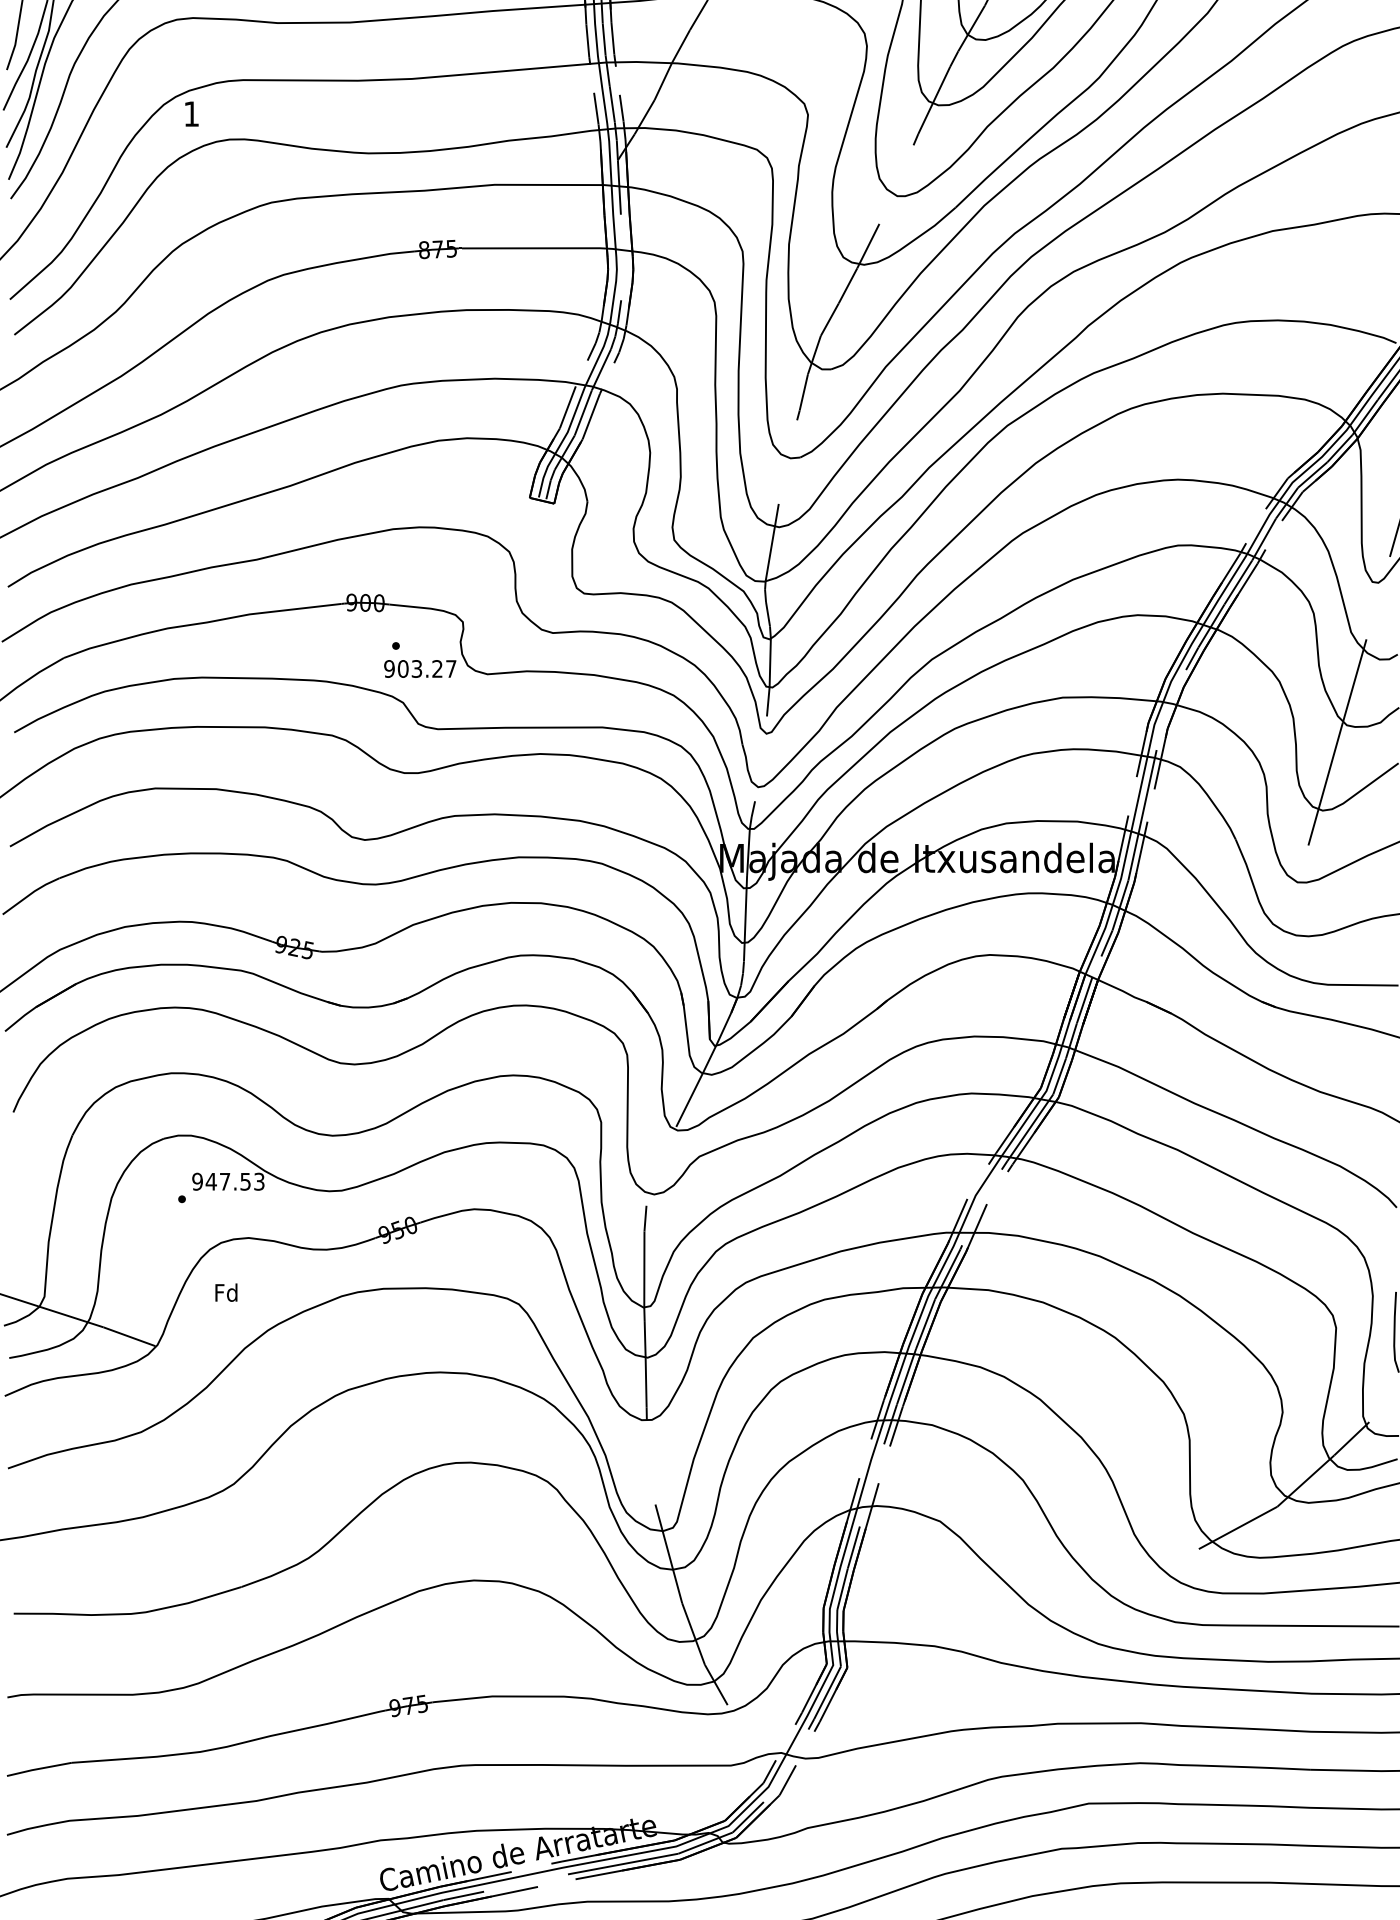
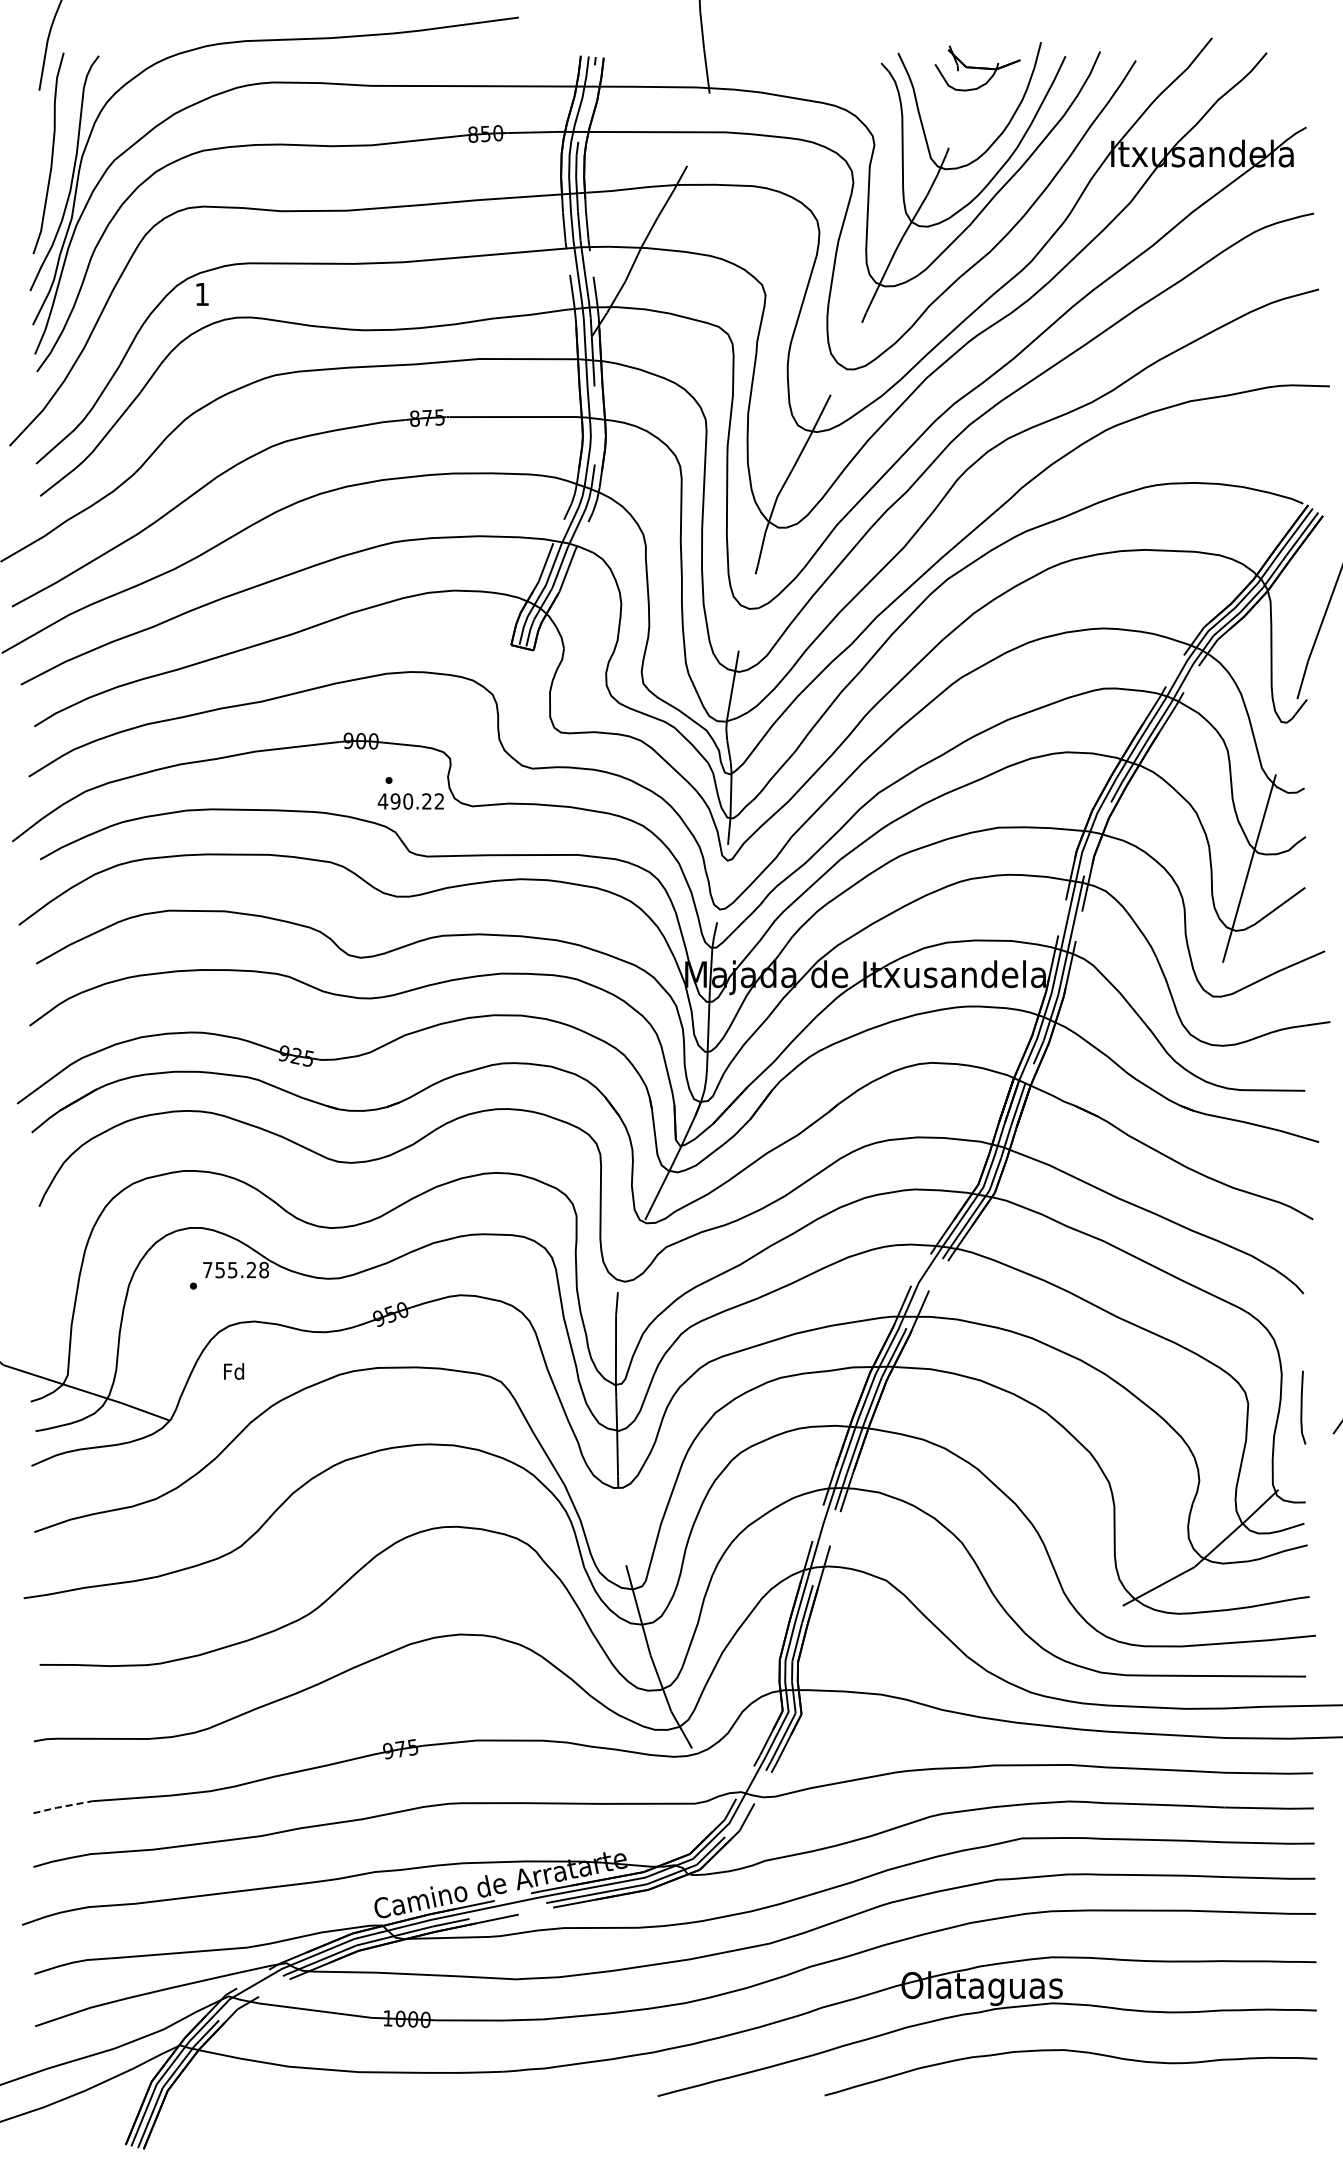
text: (419, 668) -> (410, 801), 903.27 -> 490.22
text: (228, 1181) -> (235, 1269), 947.53 -> 755.28
line: (39, 1768) -> (63, 1806), solid -> dashed

